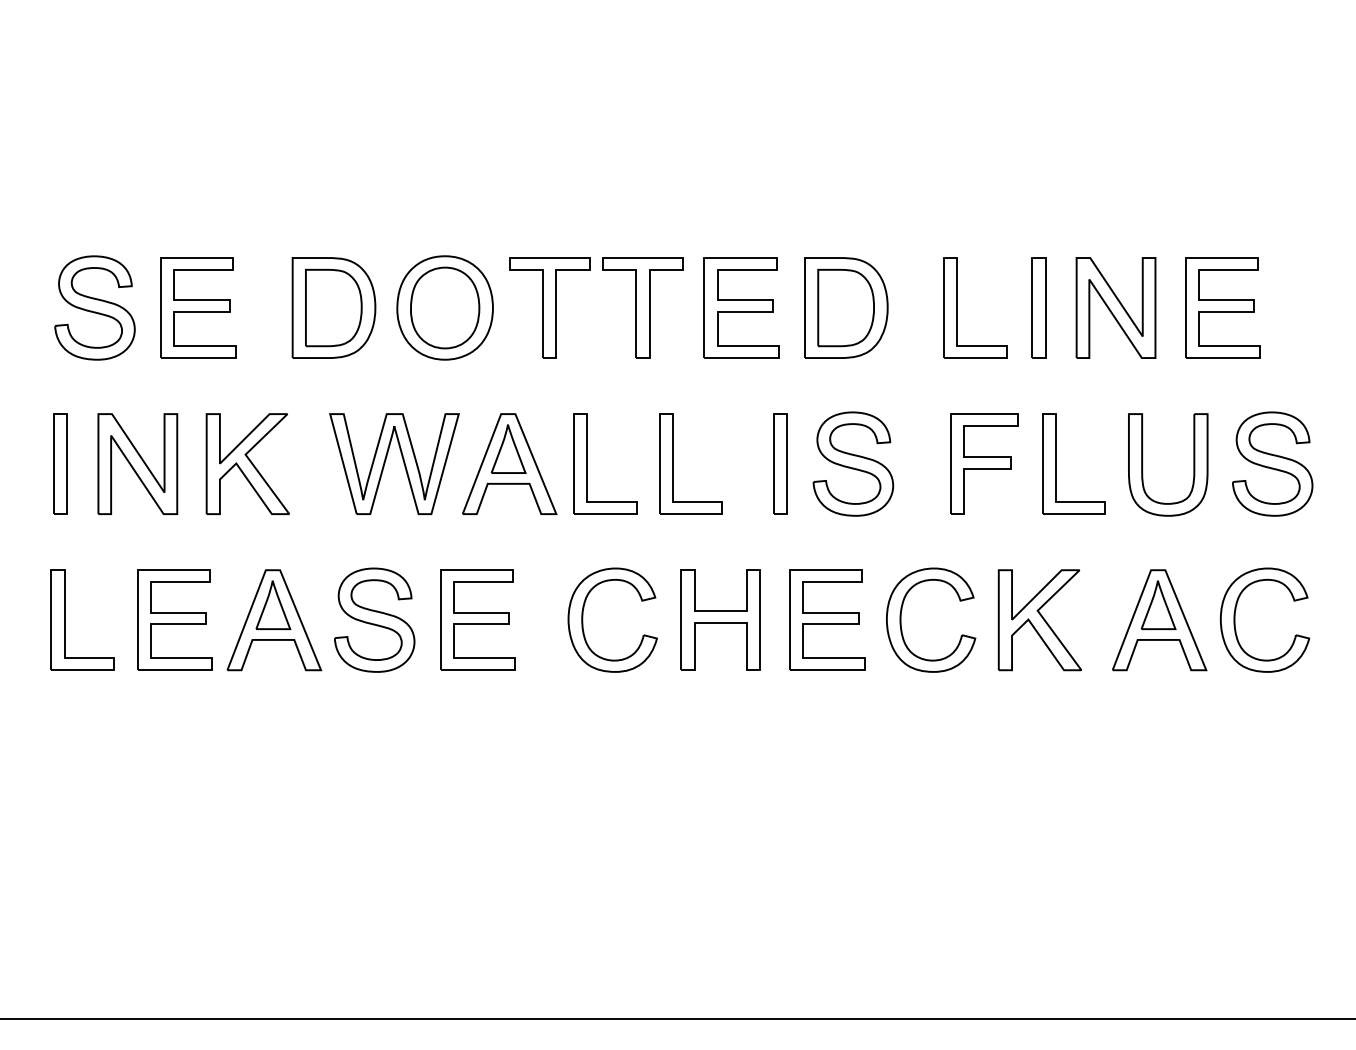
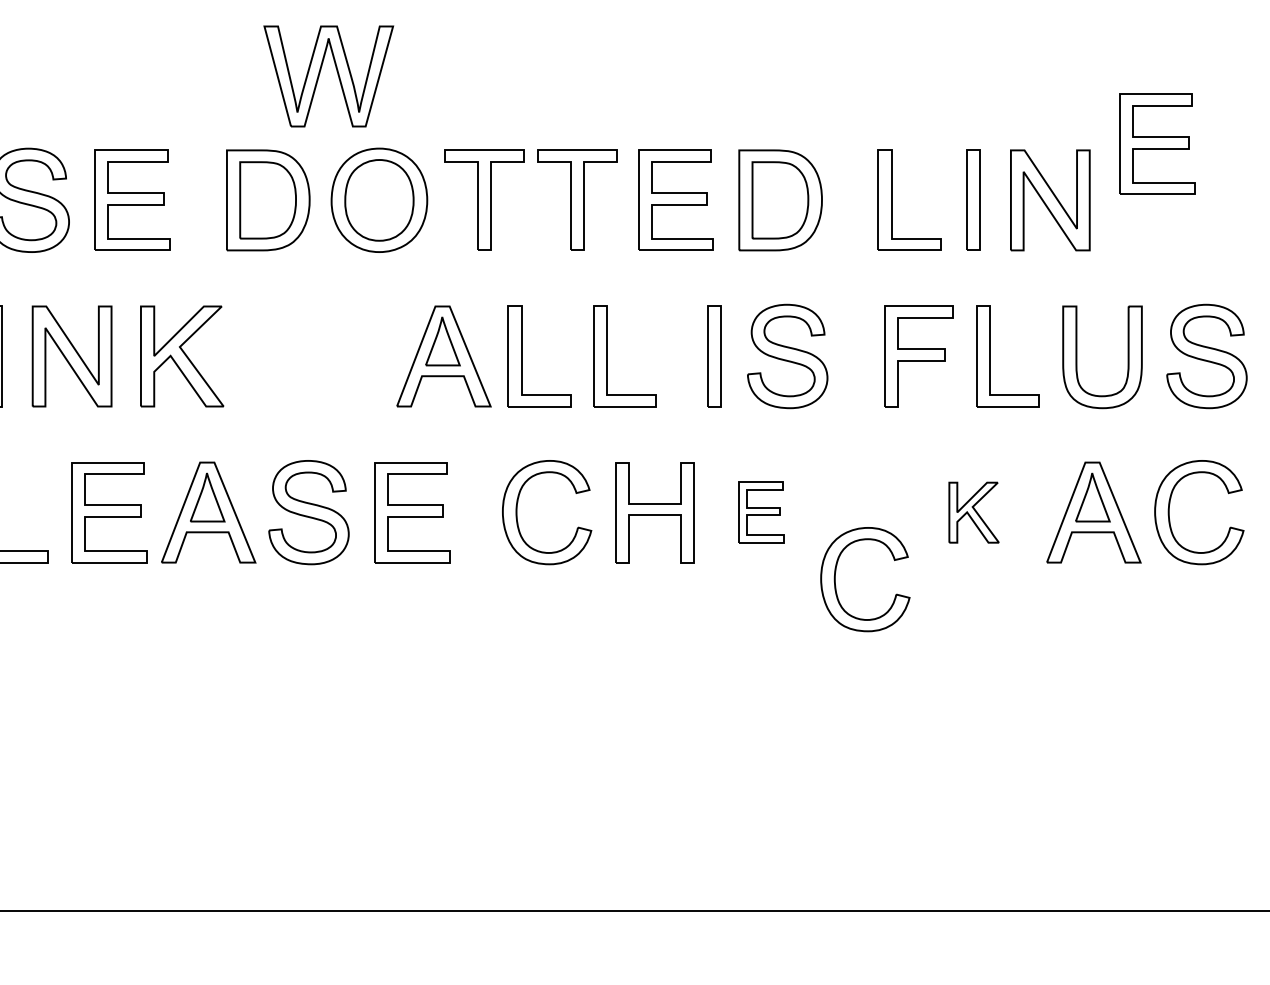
part: (1222, 307) -> (1156, 143), moved
part: (386, 460) -> (320, 72), moved
part: (827, 619) -> (761, 511), size x0.6
part: (901, 619) -> (835, 578), moved
part: (1039, 620) -> (973, 512), size x0.6

